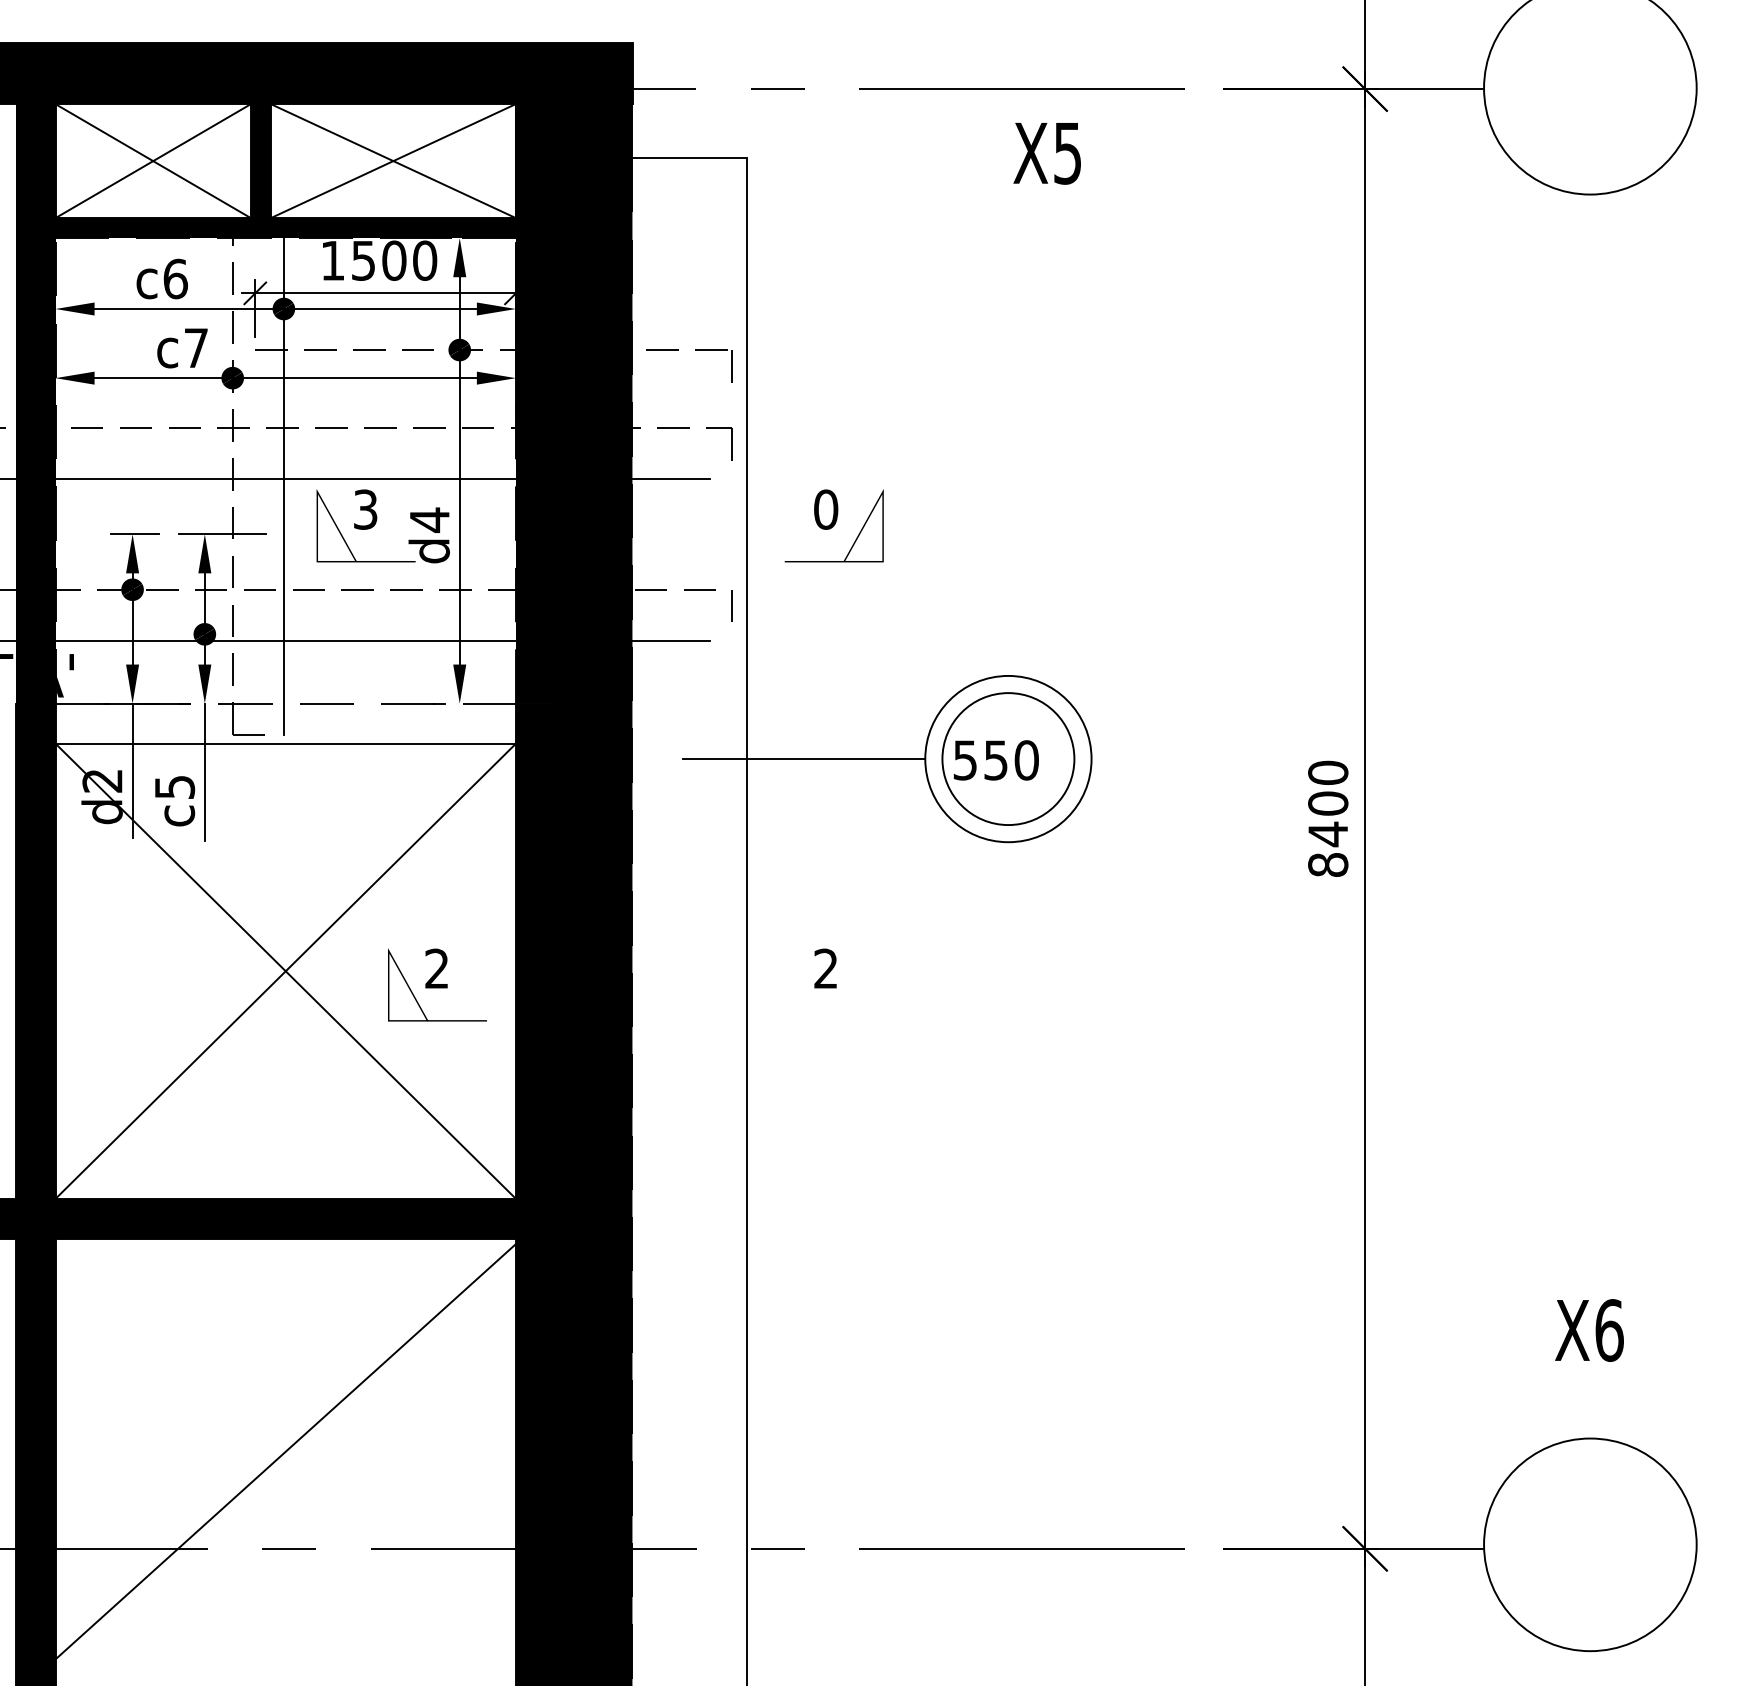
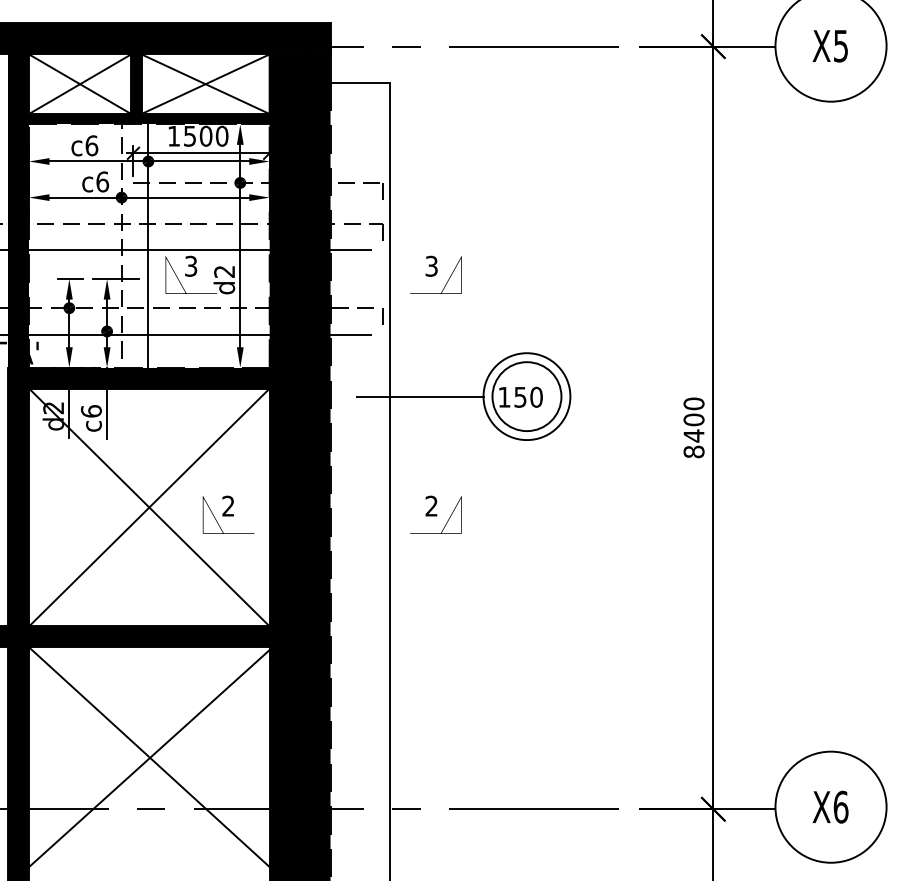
text: (1045, 153) -> (829, 46), moved
text: (196, 347) -> (102, 181), c7 -> c6
text: (825, 508) -> (431, 265), 0 -> 3
text: (429, 519) -> (224, 271), d4 -> d2
fill: (285, 722) -> (149, 377), added
text: (965, 760) -> (504, 397), 550 -> 150
text: (173, 787) -> (90, 411), c5 -> c6
line: (856, 996) -> (447, 520), added
text: (1589, 1329) -> (830, 806), moved
line: (285, 1449) -> (149, 757), added

